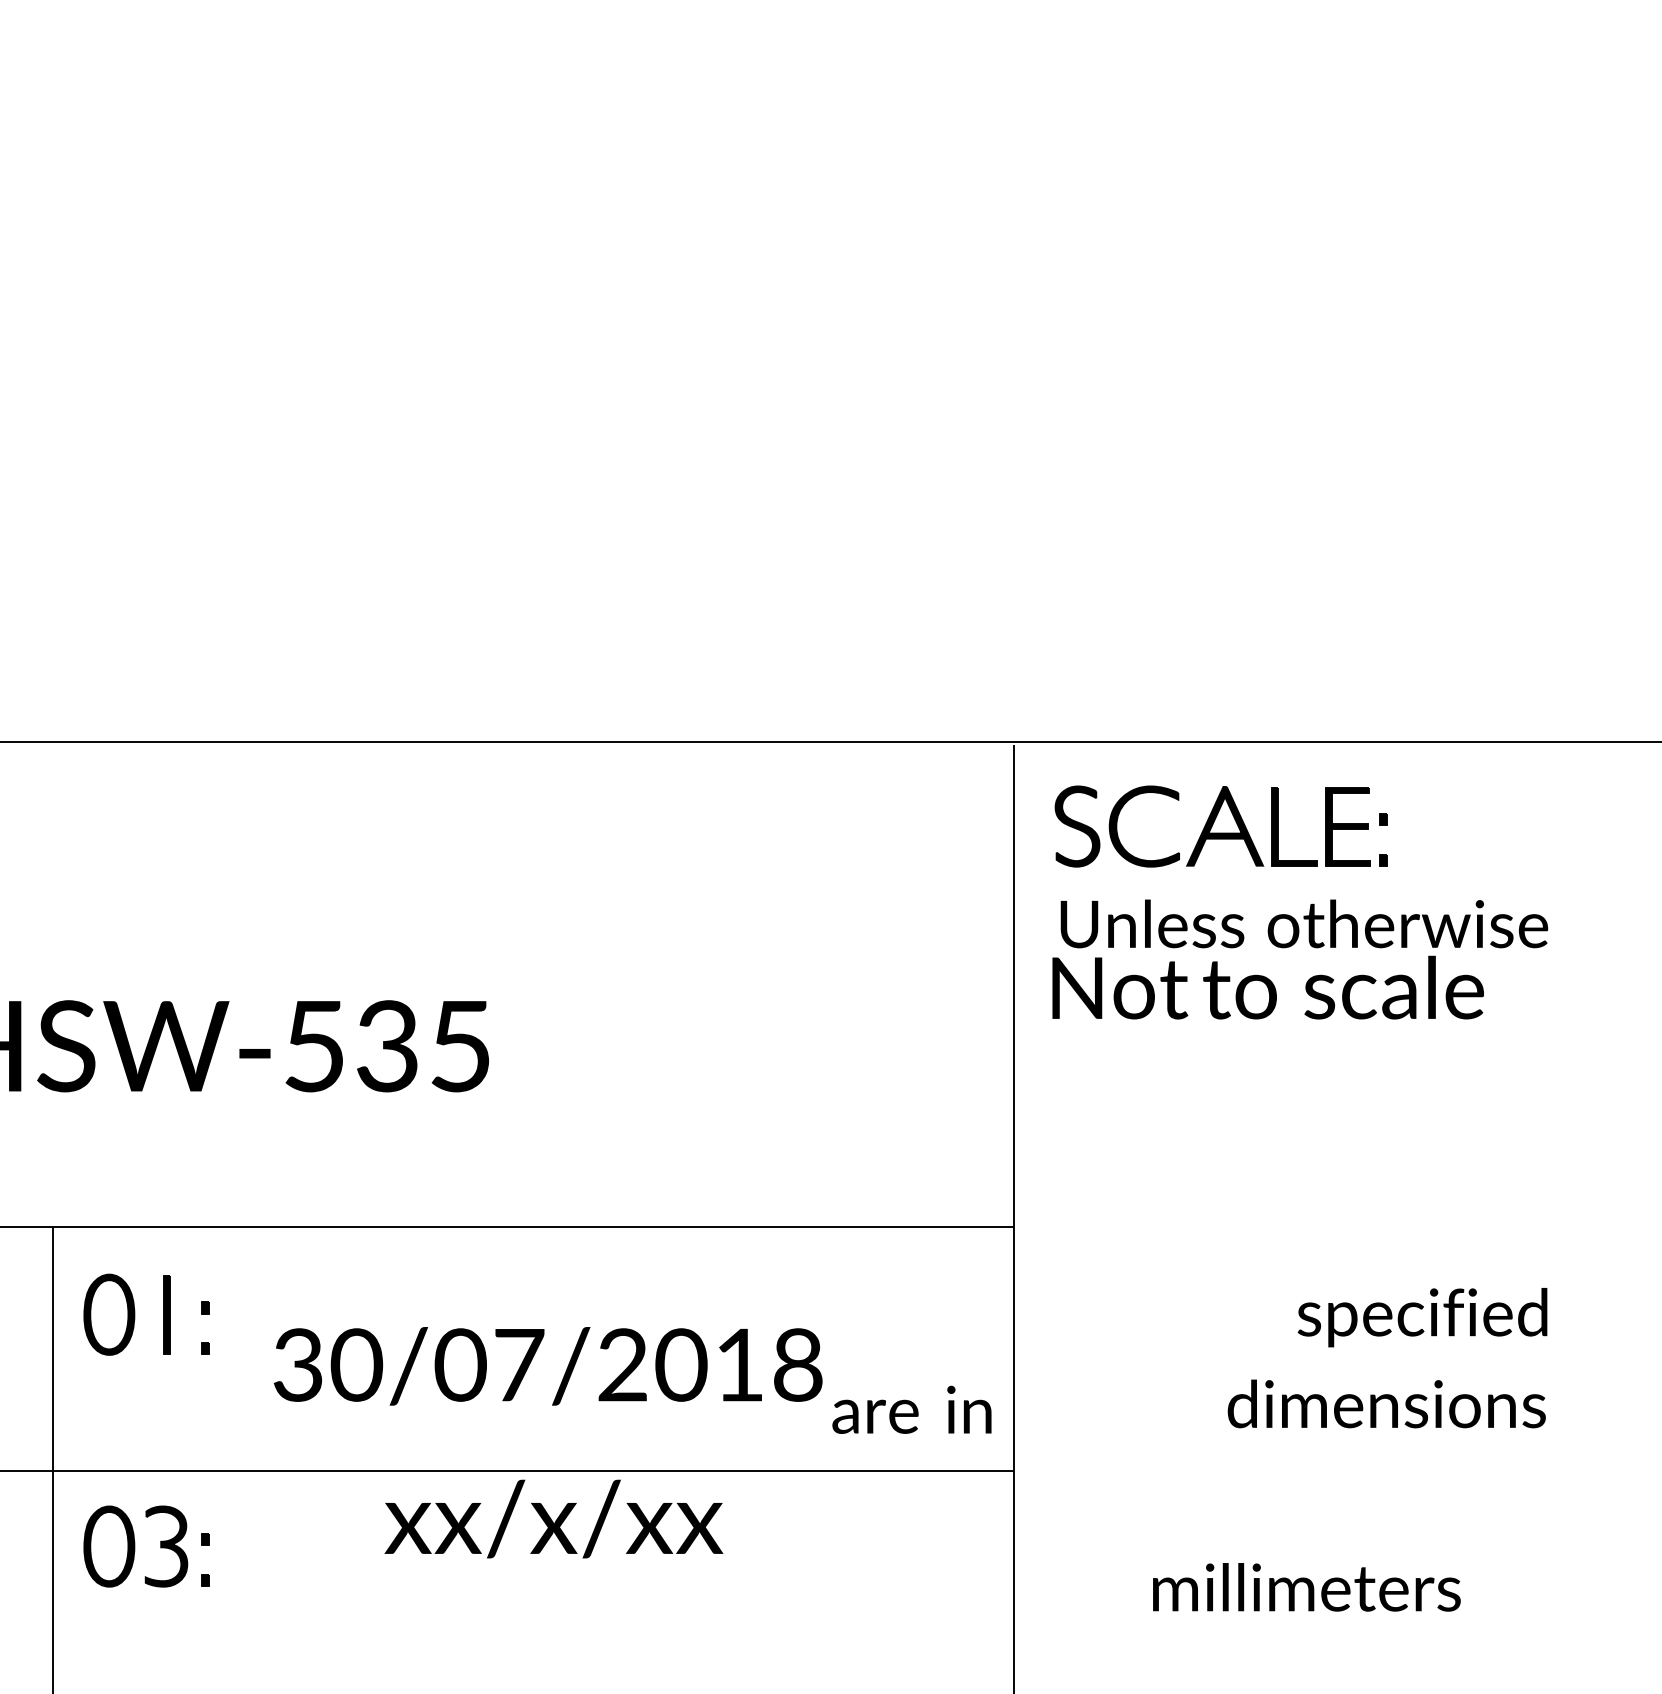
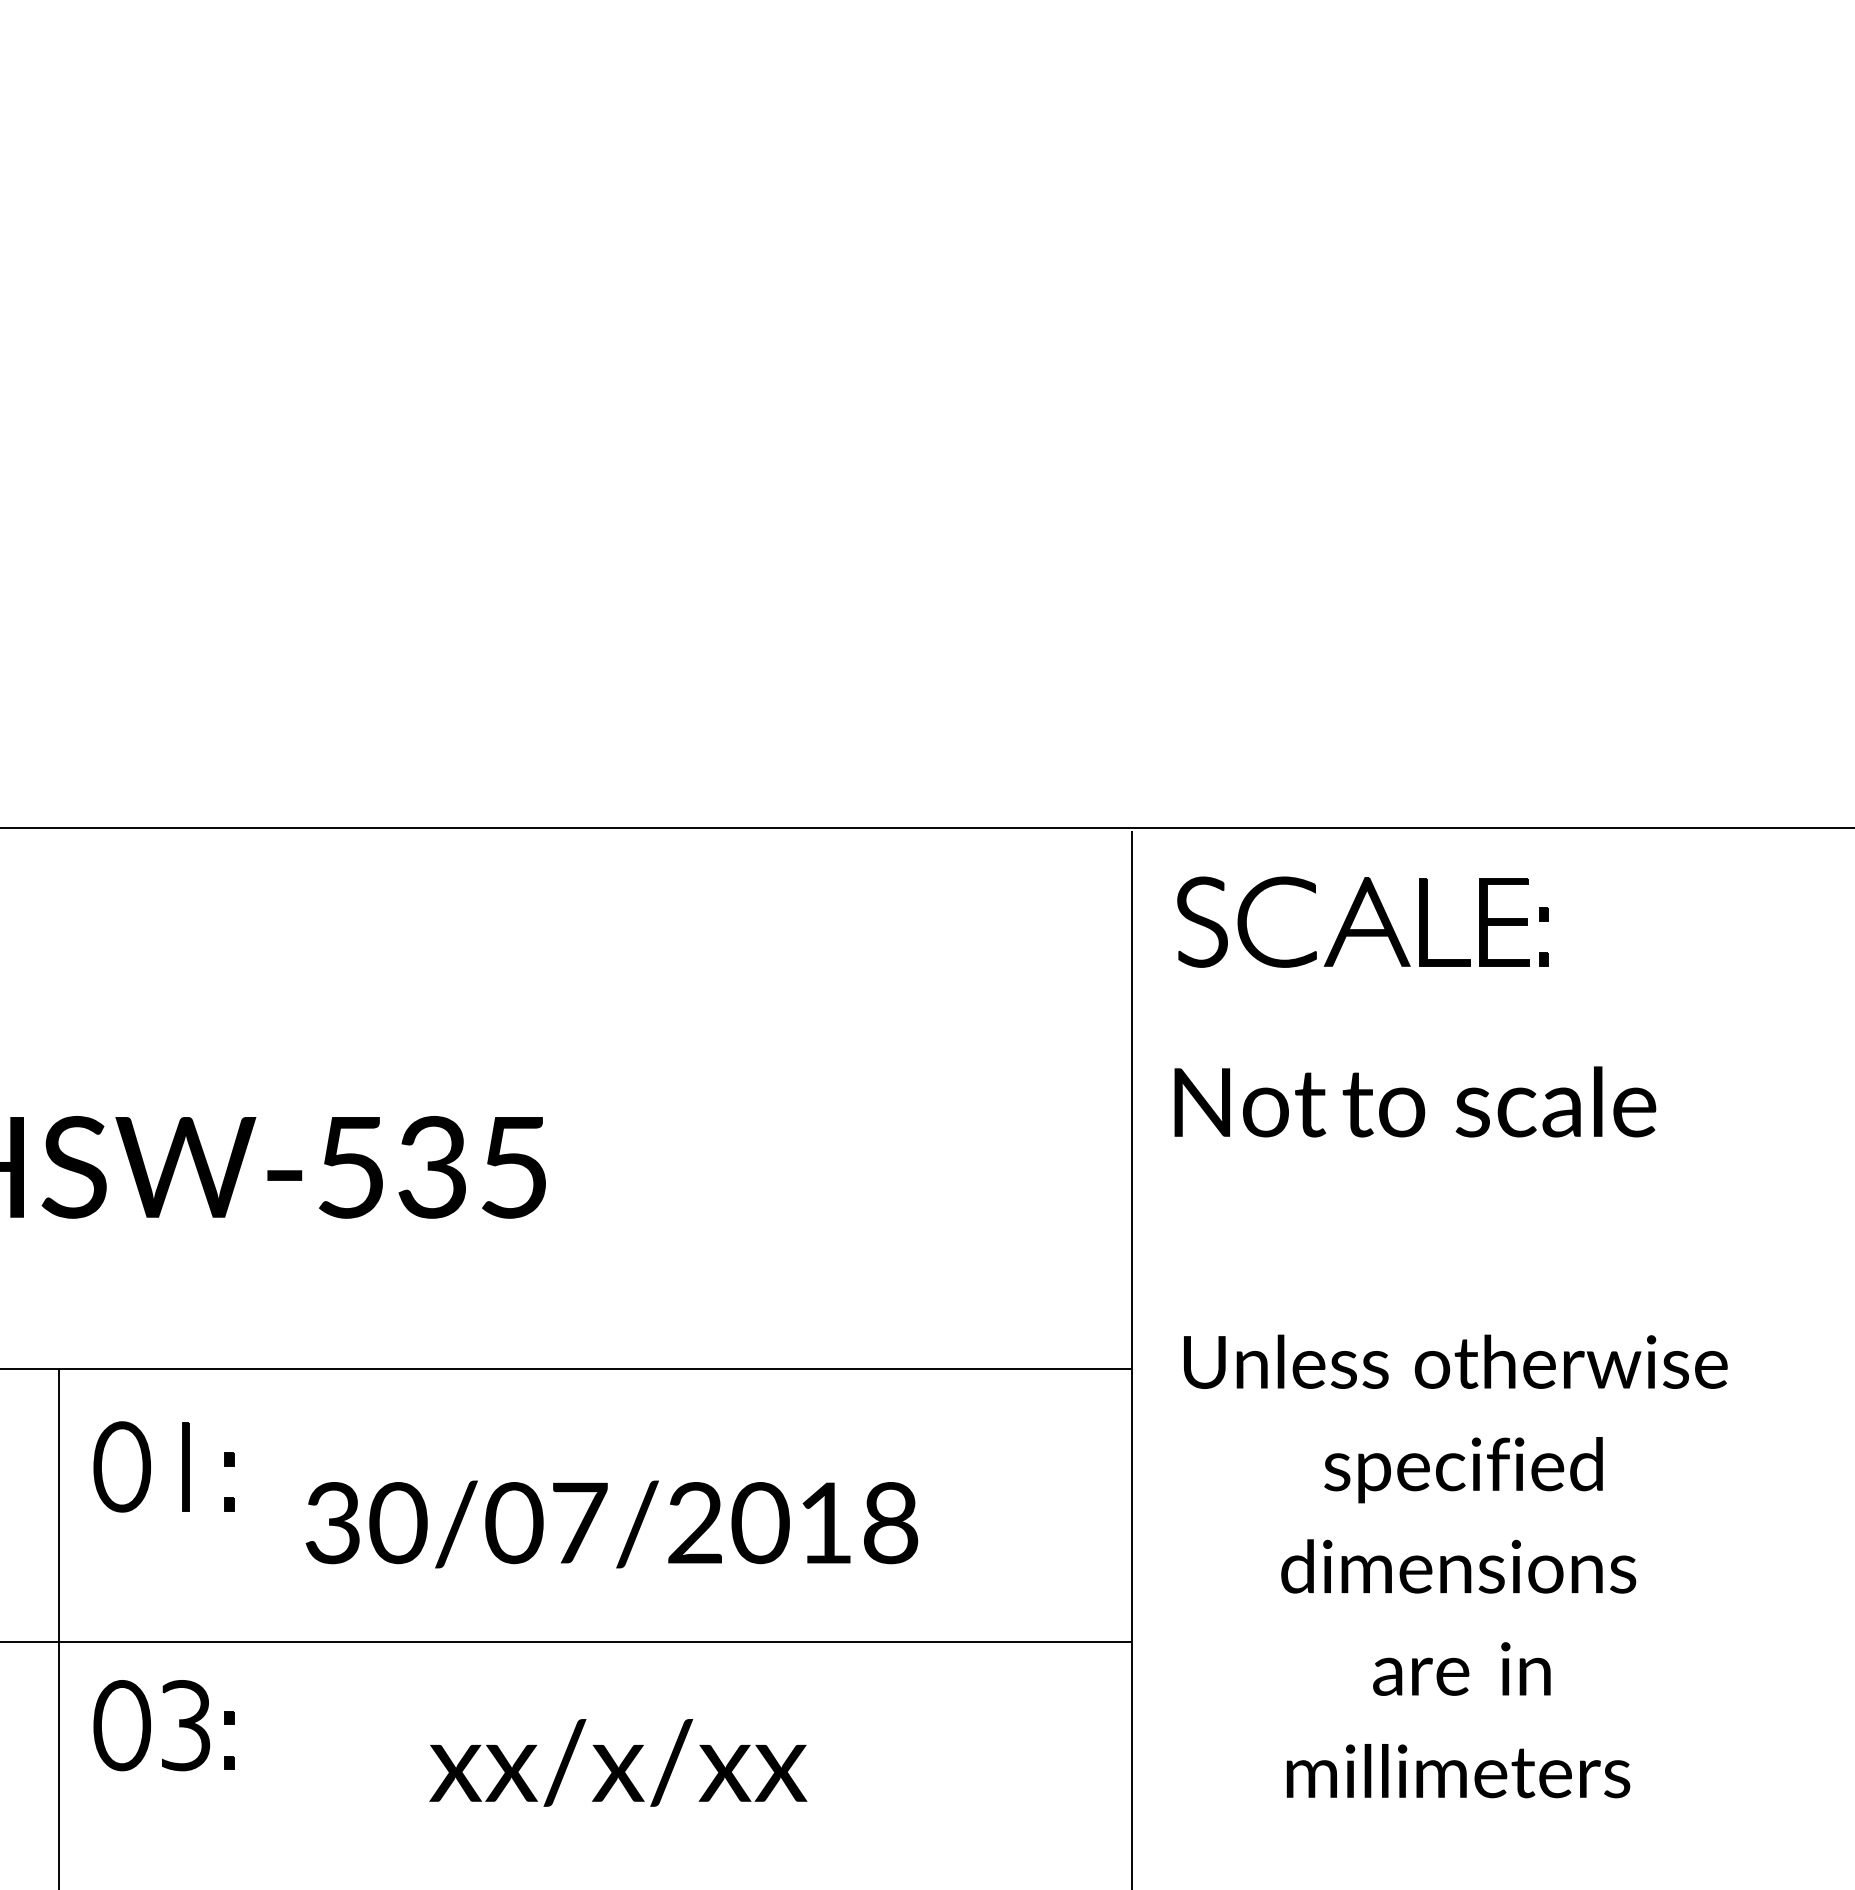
text: (1304, 923) -> (1455, 1361), moved
text: (1422, 1317) -> (1463, 1470), moved
text: (1386, 1403) -> (1458, 1566), moved
text: (911, 1409) -> (1461, 1668), moved
text: (554, 1518) -> (618, 1762), moved

